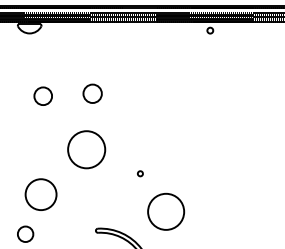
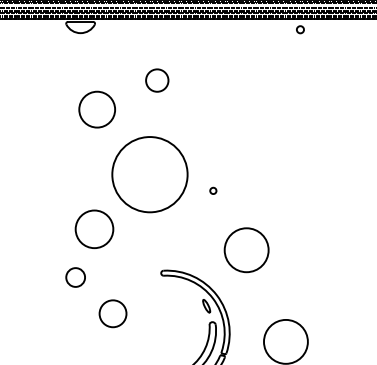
circle: (92, 93) -> (157, 80), moved
circle: (42, 96) -> (96, 109), size x1.67
circle: (86, 149) -> (149, 174), size x1.67
circle: (140, 173) -> (213, 190), moved

